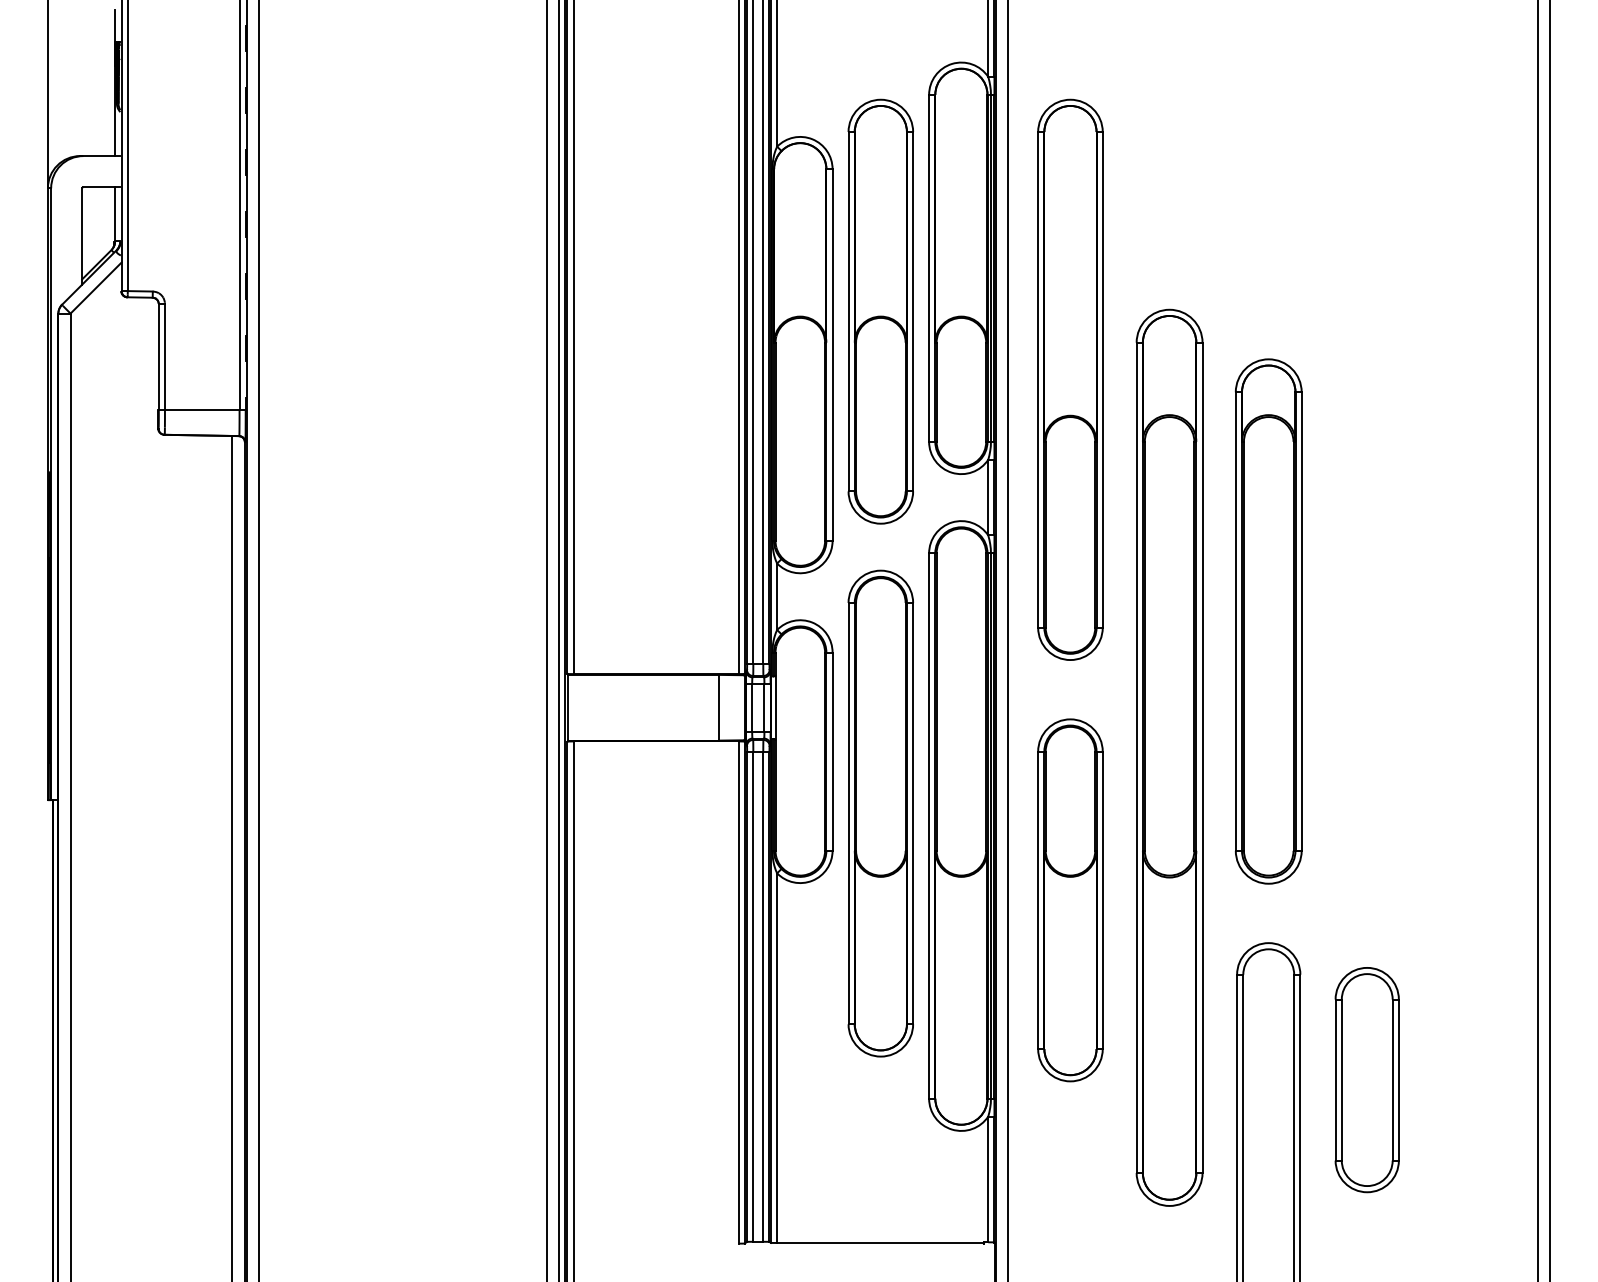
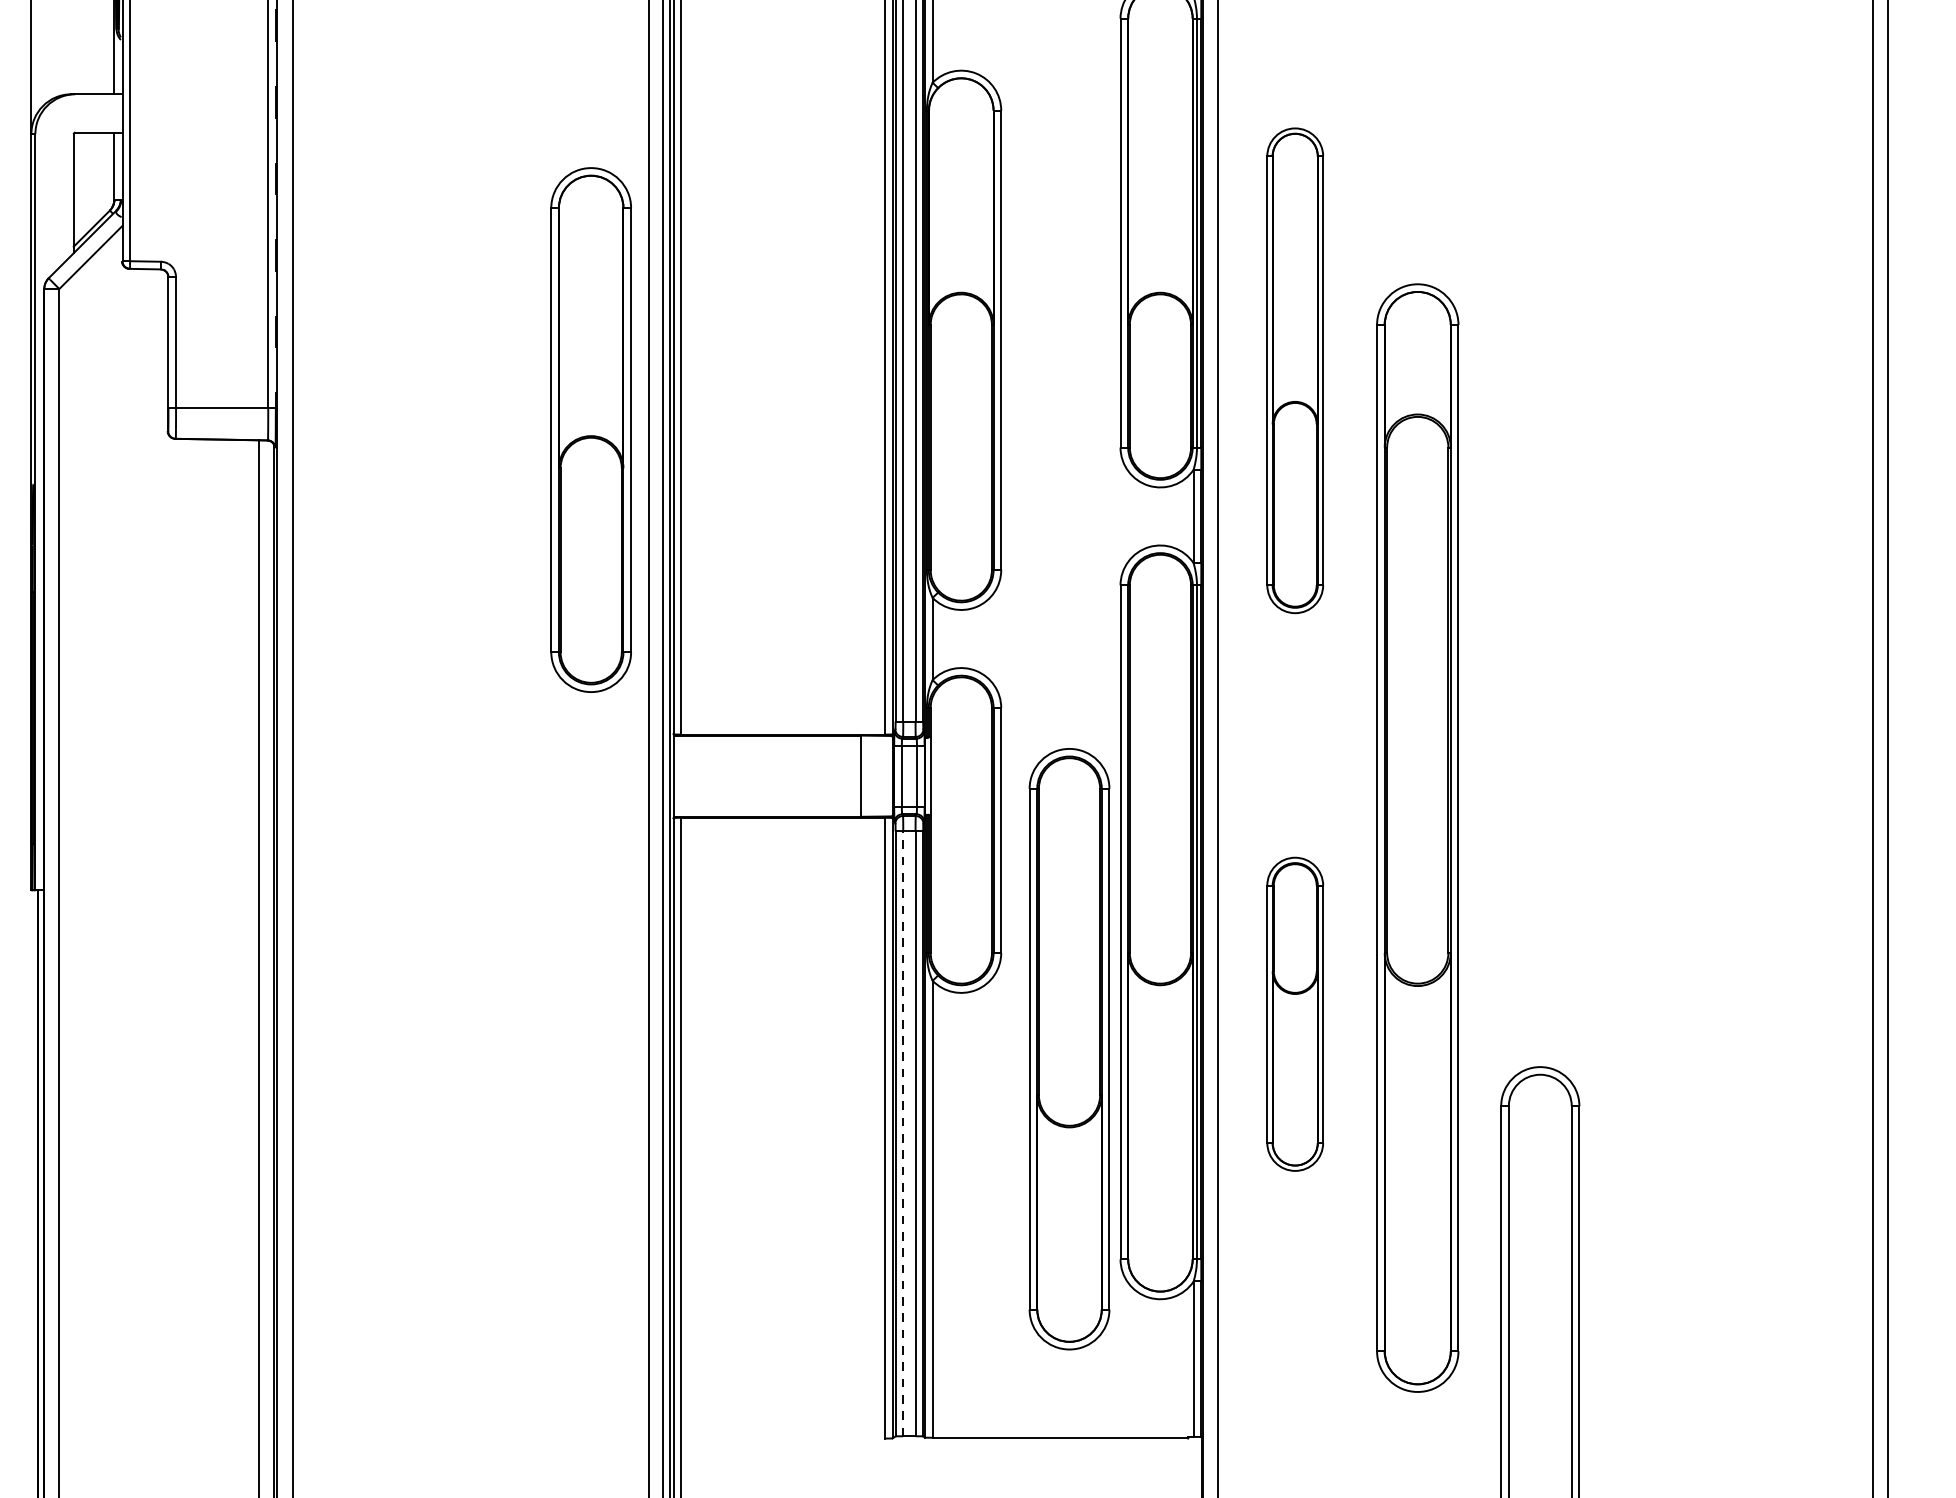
part: (880, 311) -> (590, 429), moved
part: (1070, 379) -> (1295, 370), size x0.7
part: (1268, 621) -> (1540, 669), removed
part: (880, 813) -> (1069, 1049), moved
part: (1070, 900) -> (1295, 1014), size x0.7
line: (753, 997) -> (903, 1134), solid -> dashed
part: (1366, 1080) -> (1661, 1236), removed

